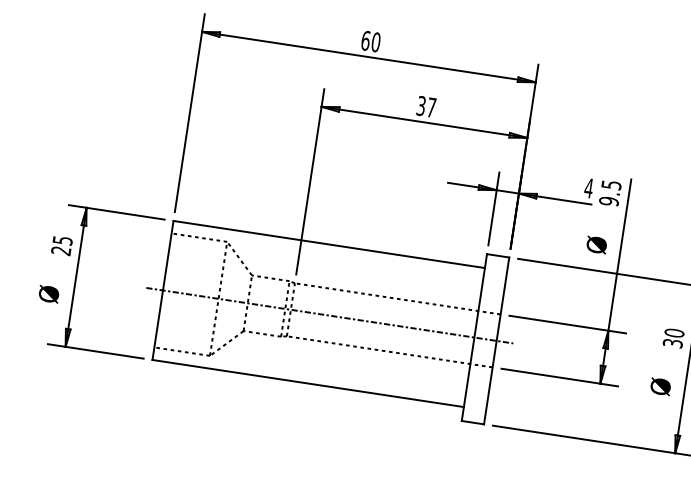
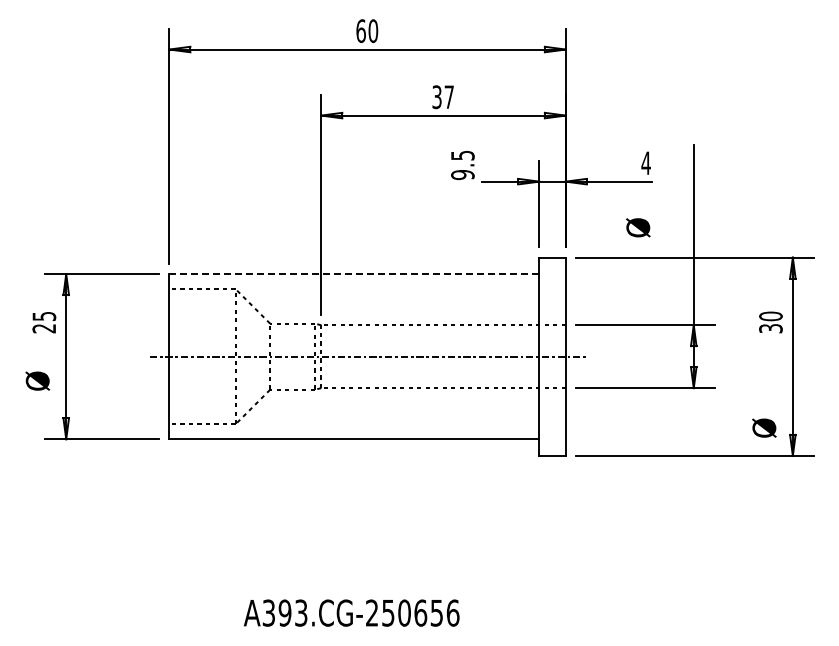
text: (609, 193) -> (462, 165), moved
line: (329, 244) -> (354, 274), solid -> dashed
text: (597, 244) -> (638, 227), moved
text: (660, 386) -> (764, 427), moved

